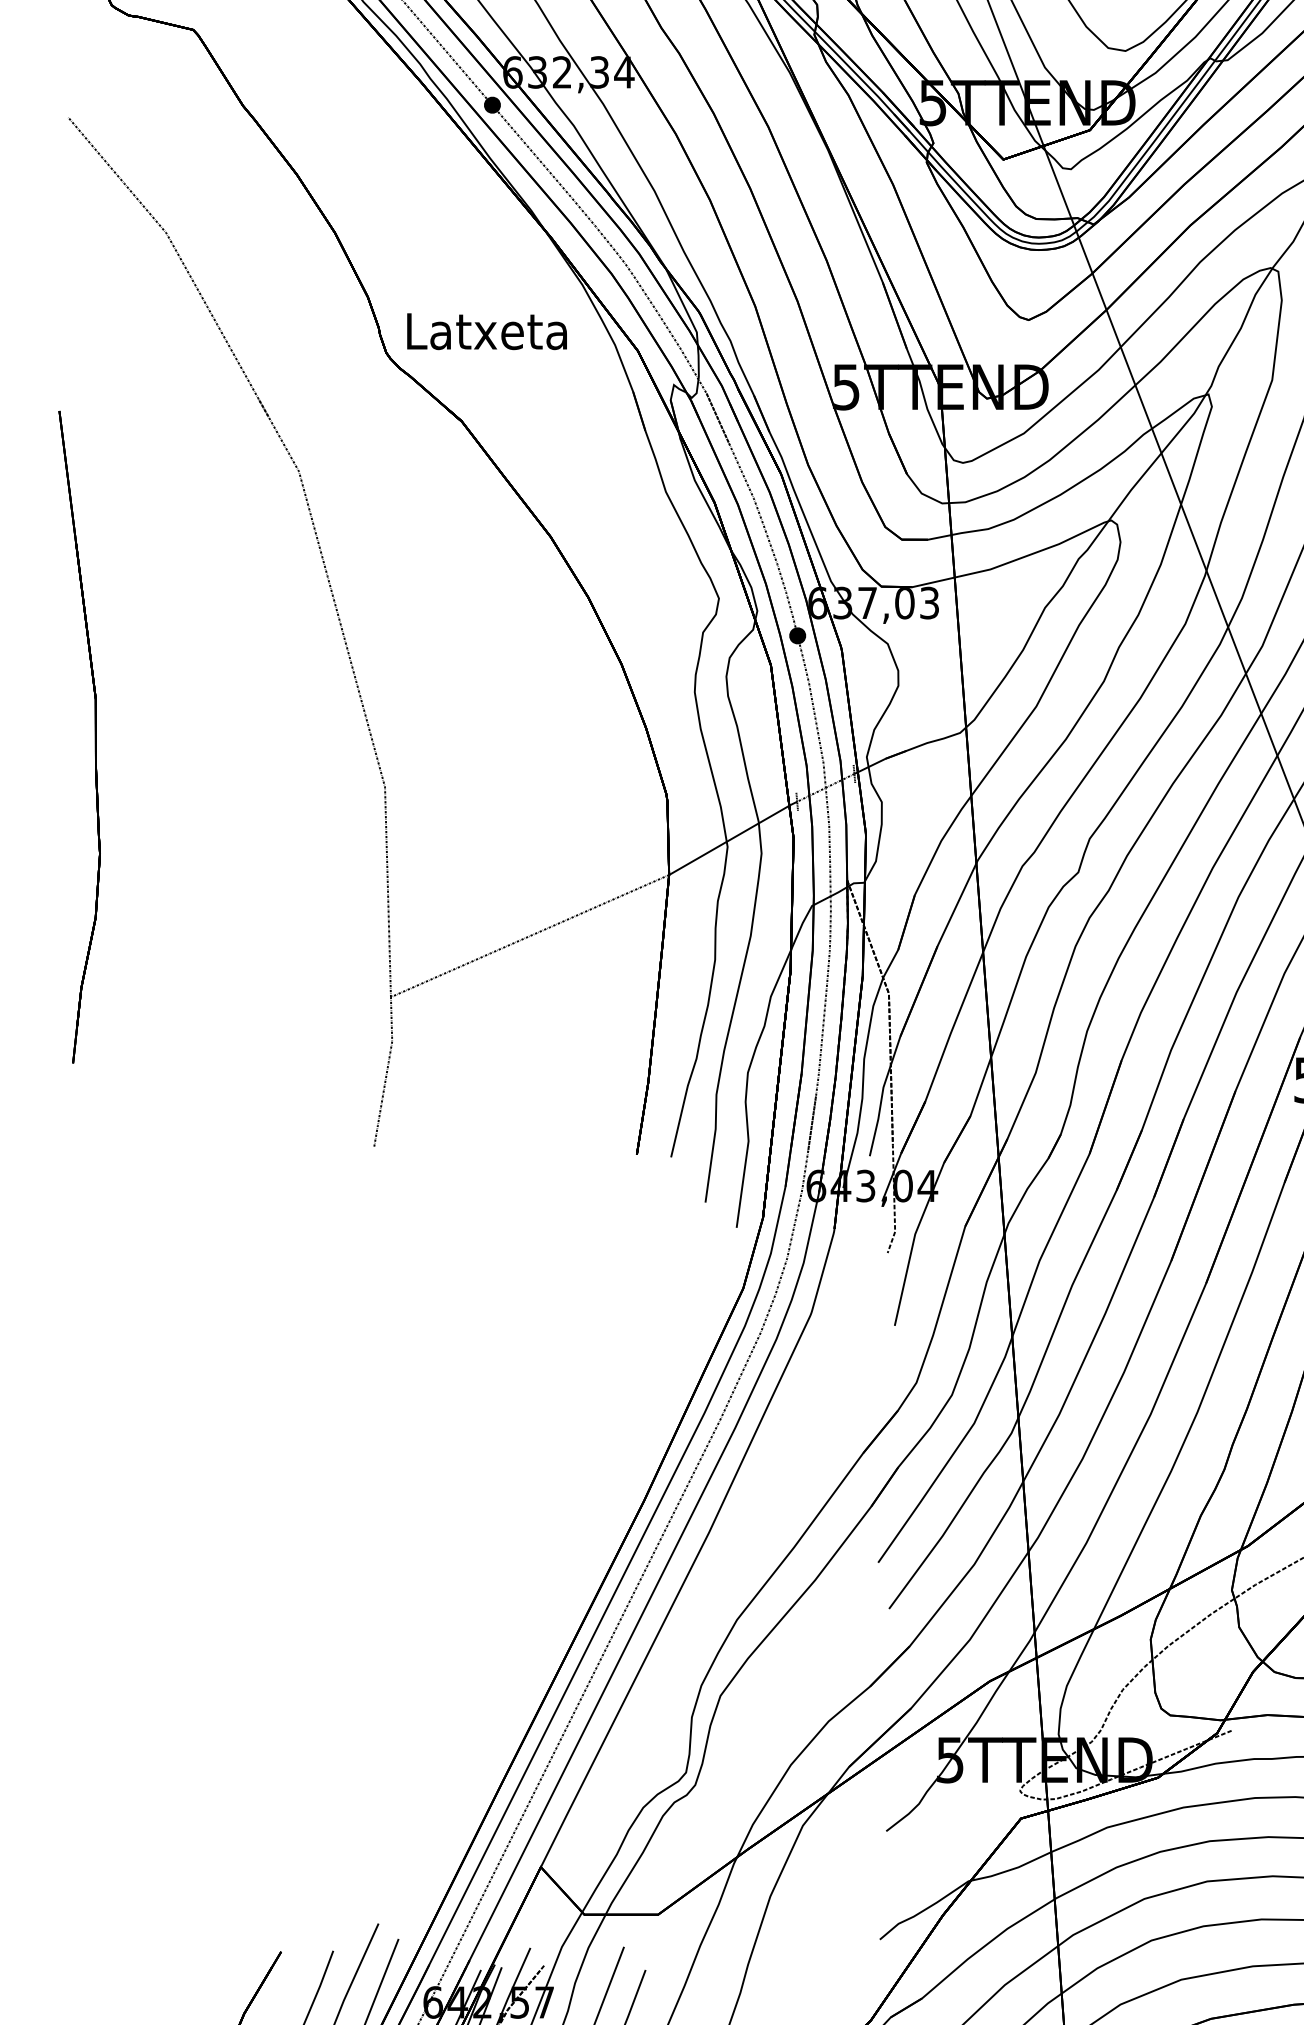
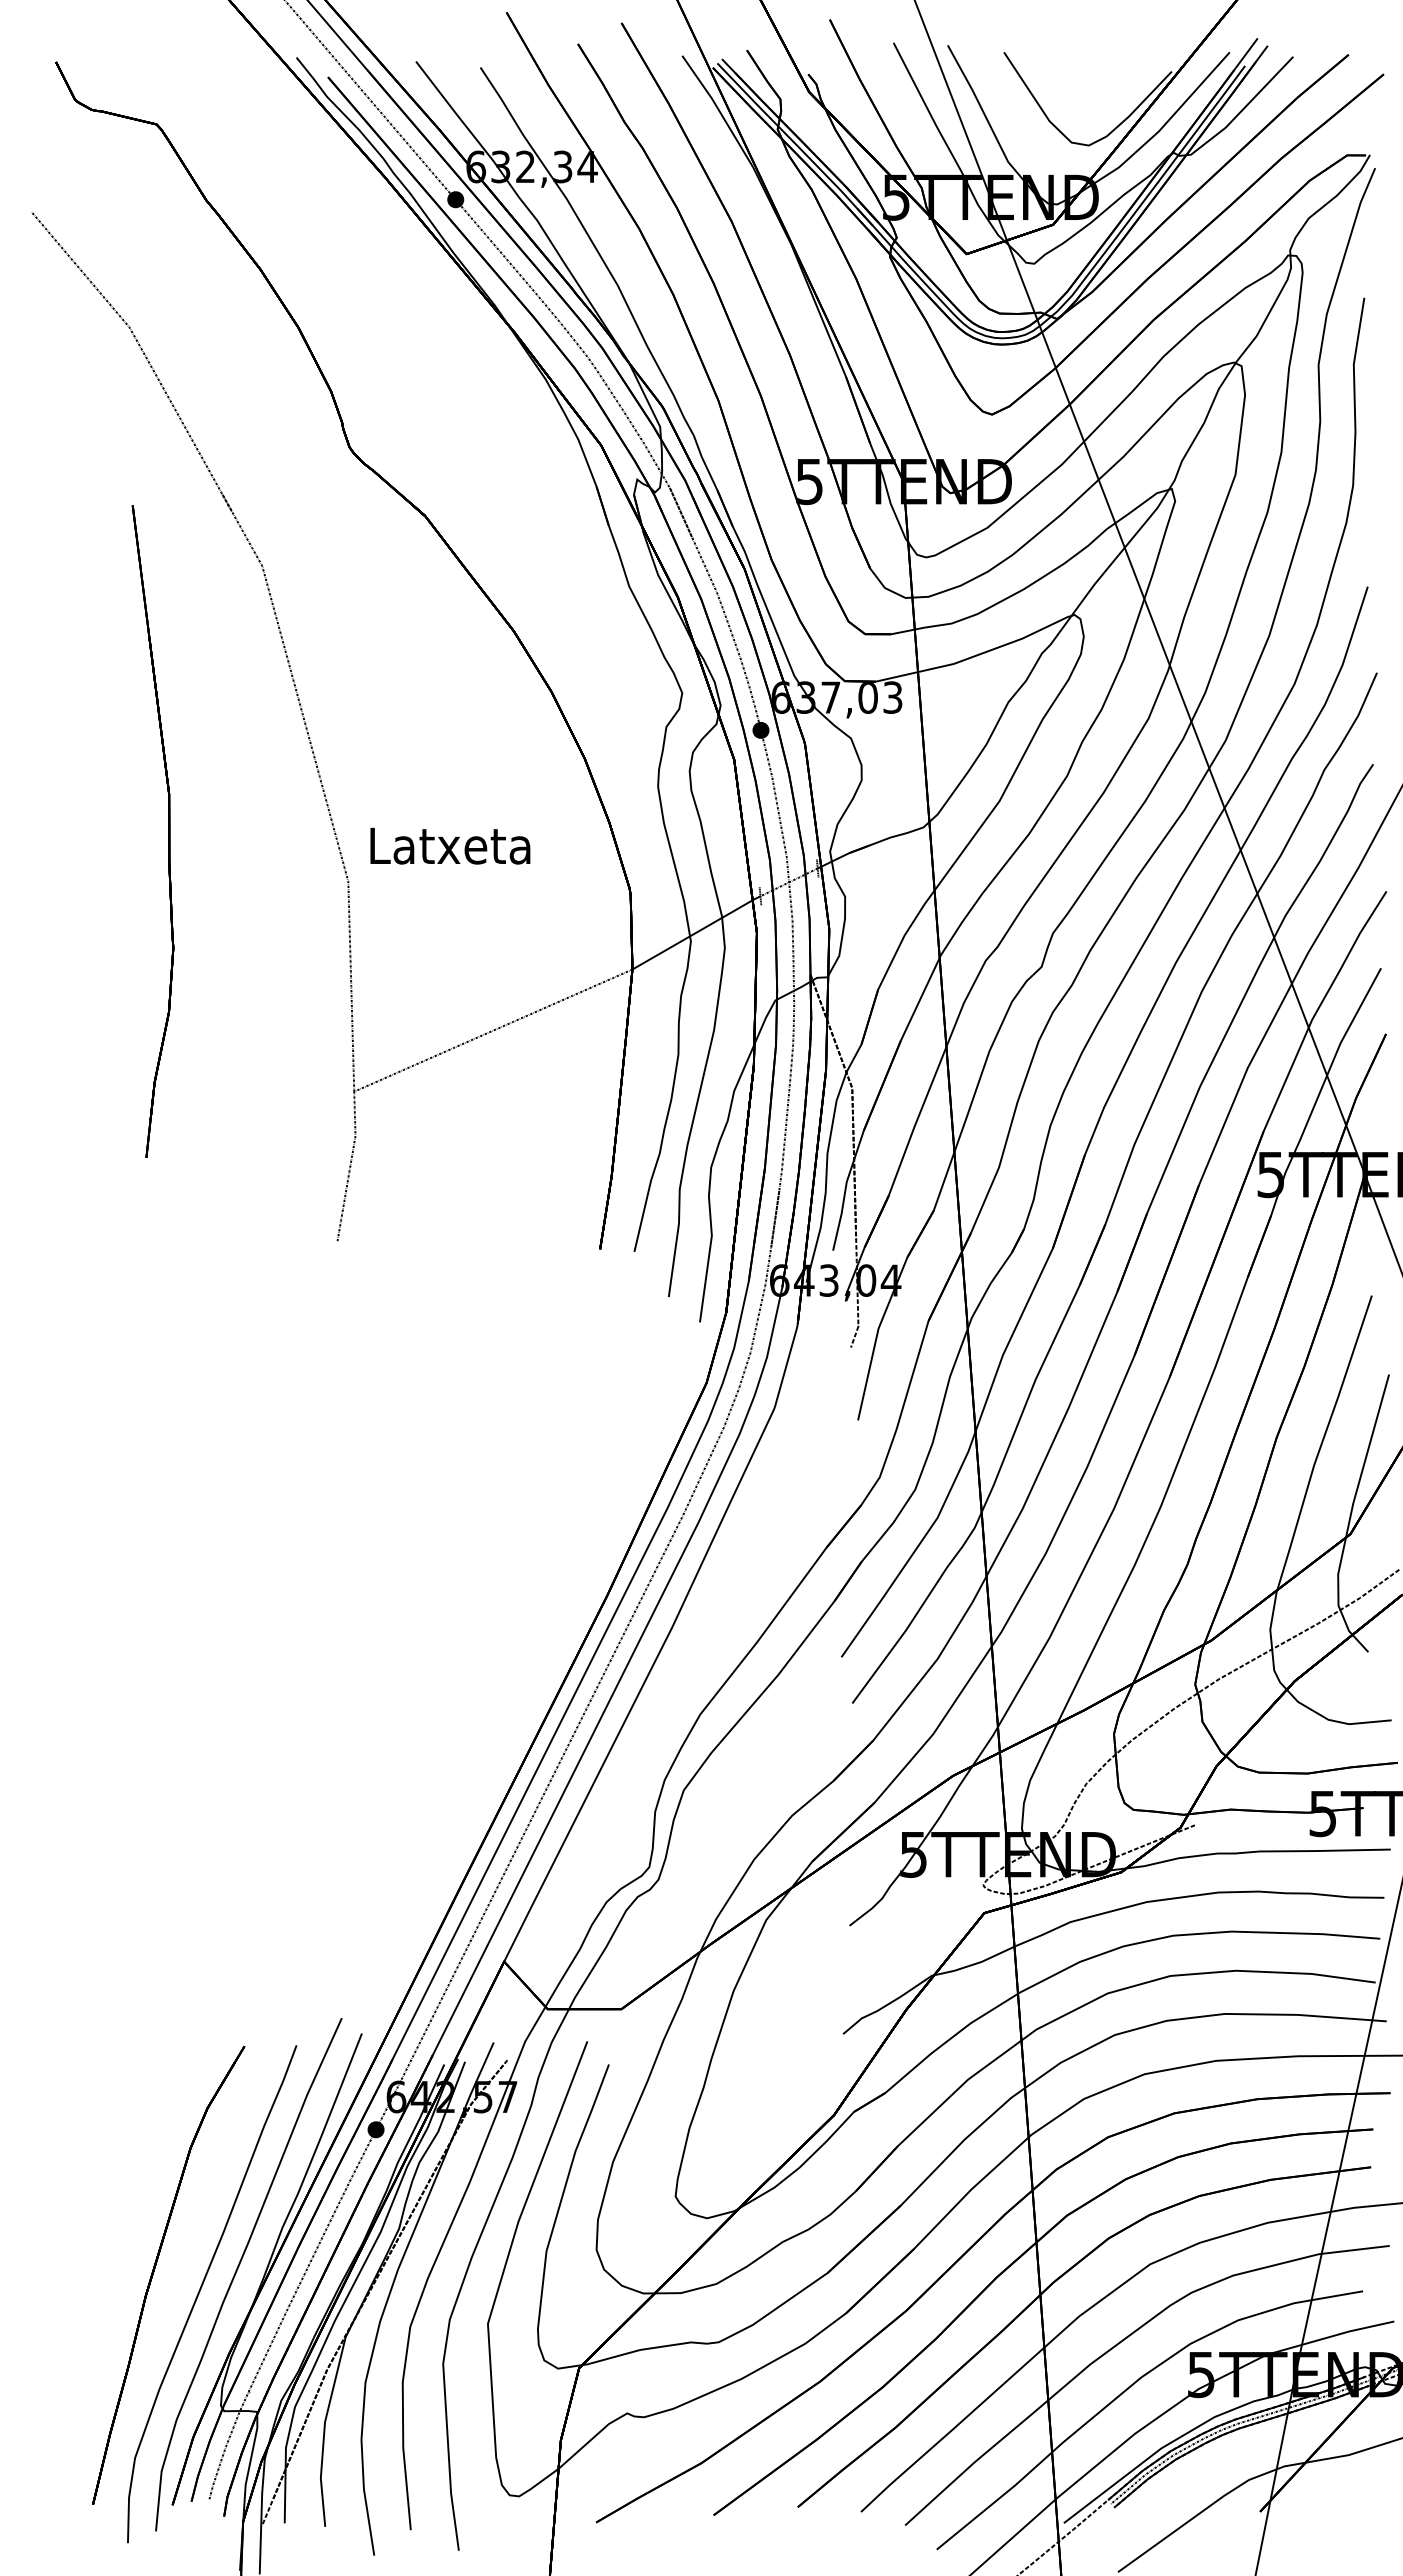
text: (487, 330) -> (450, 845), moved
part: (95, 736) -> (168, 831), moved

